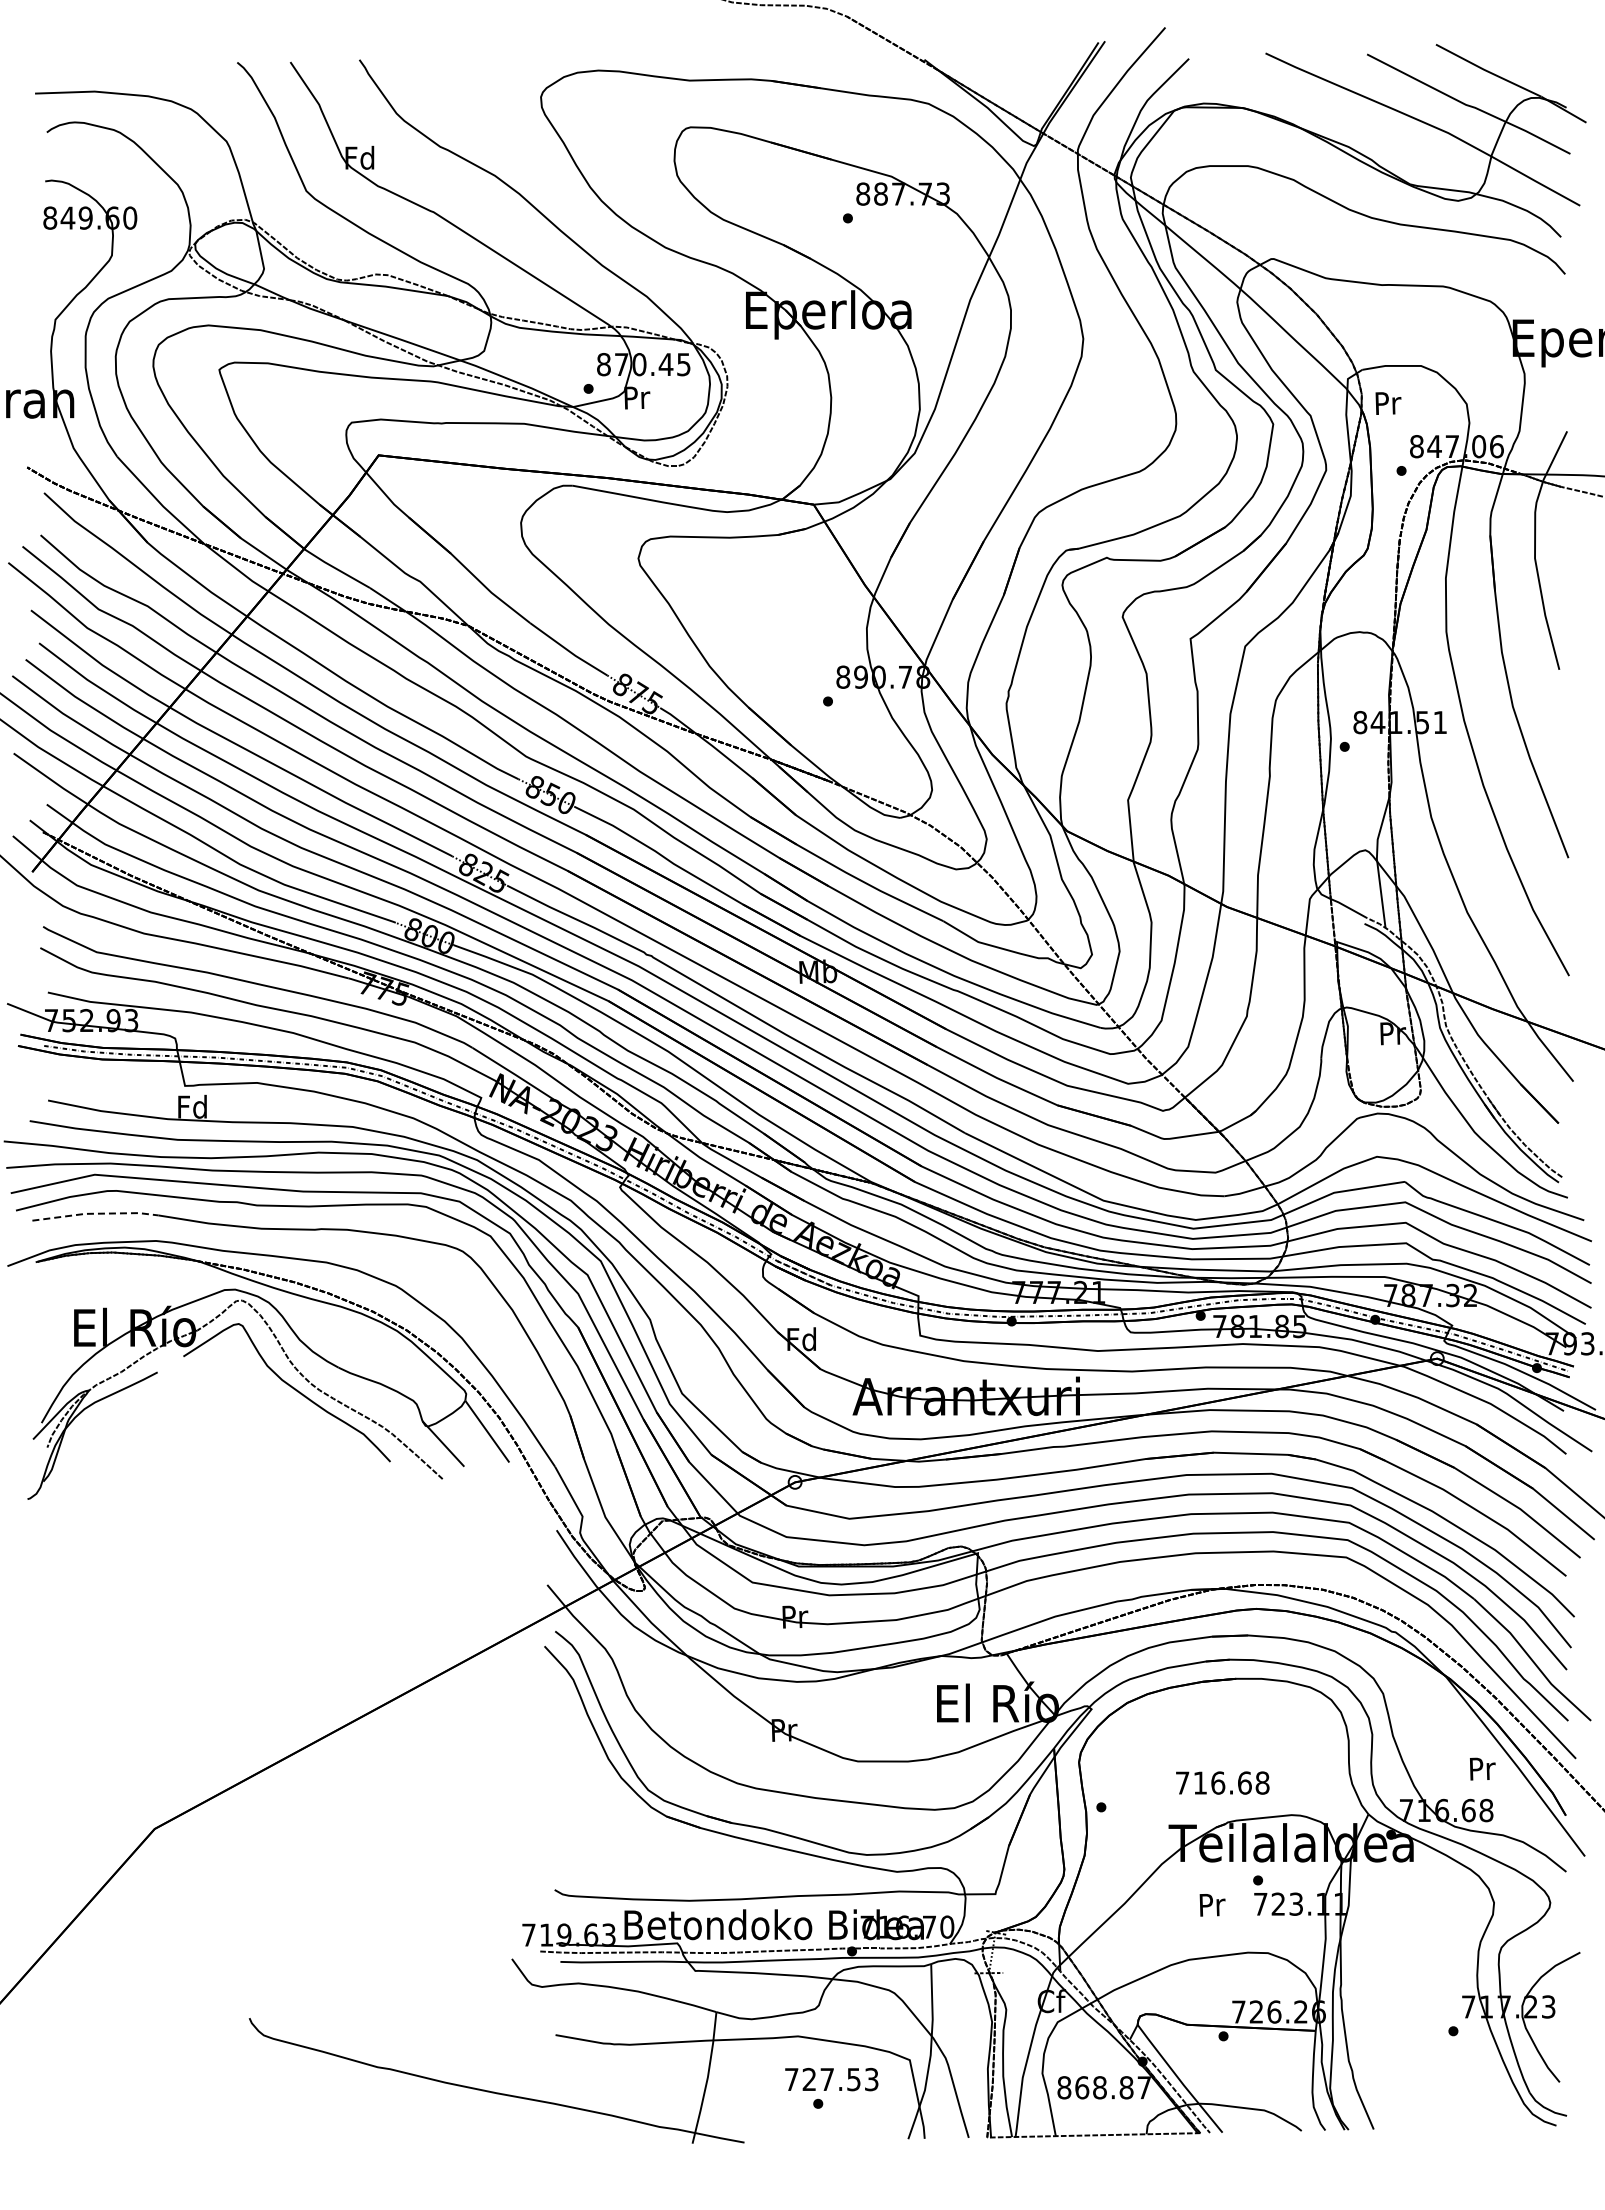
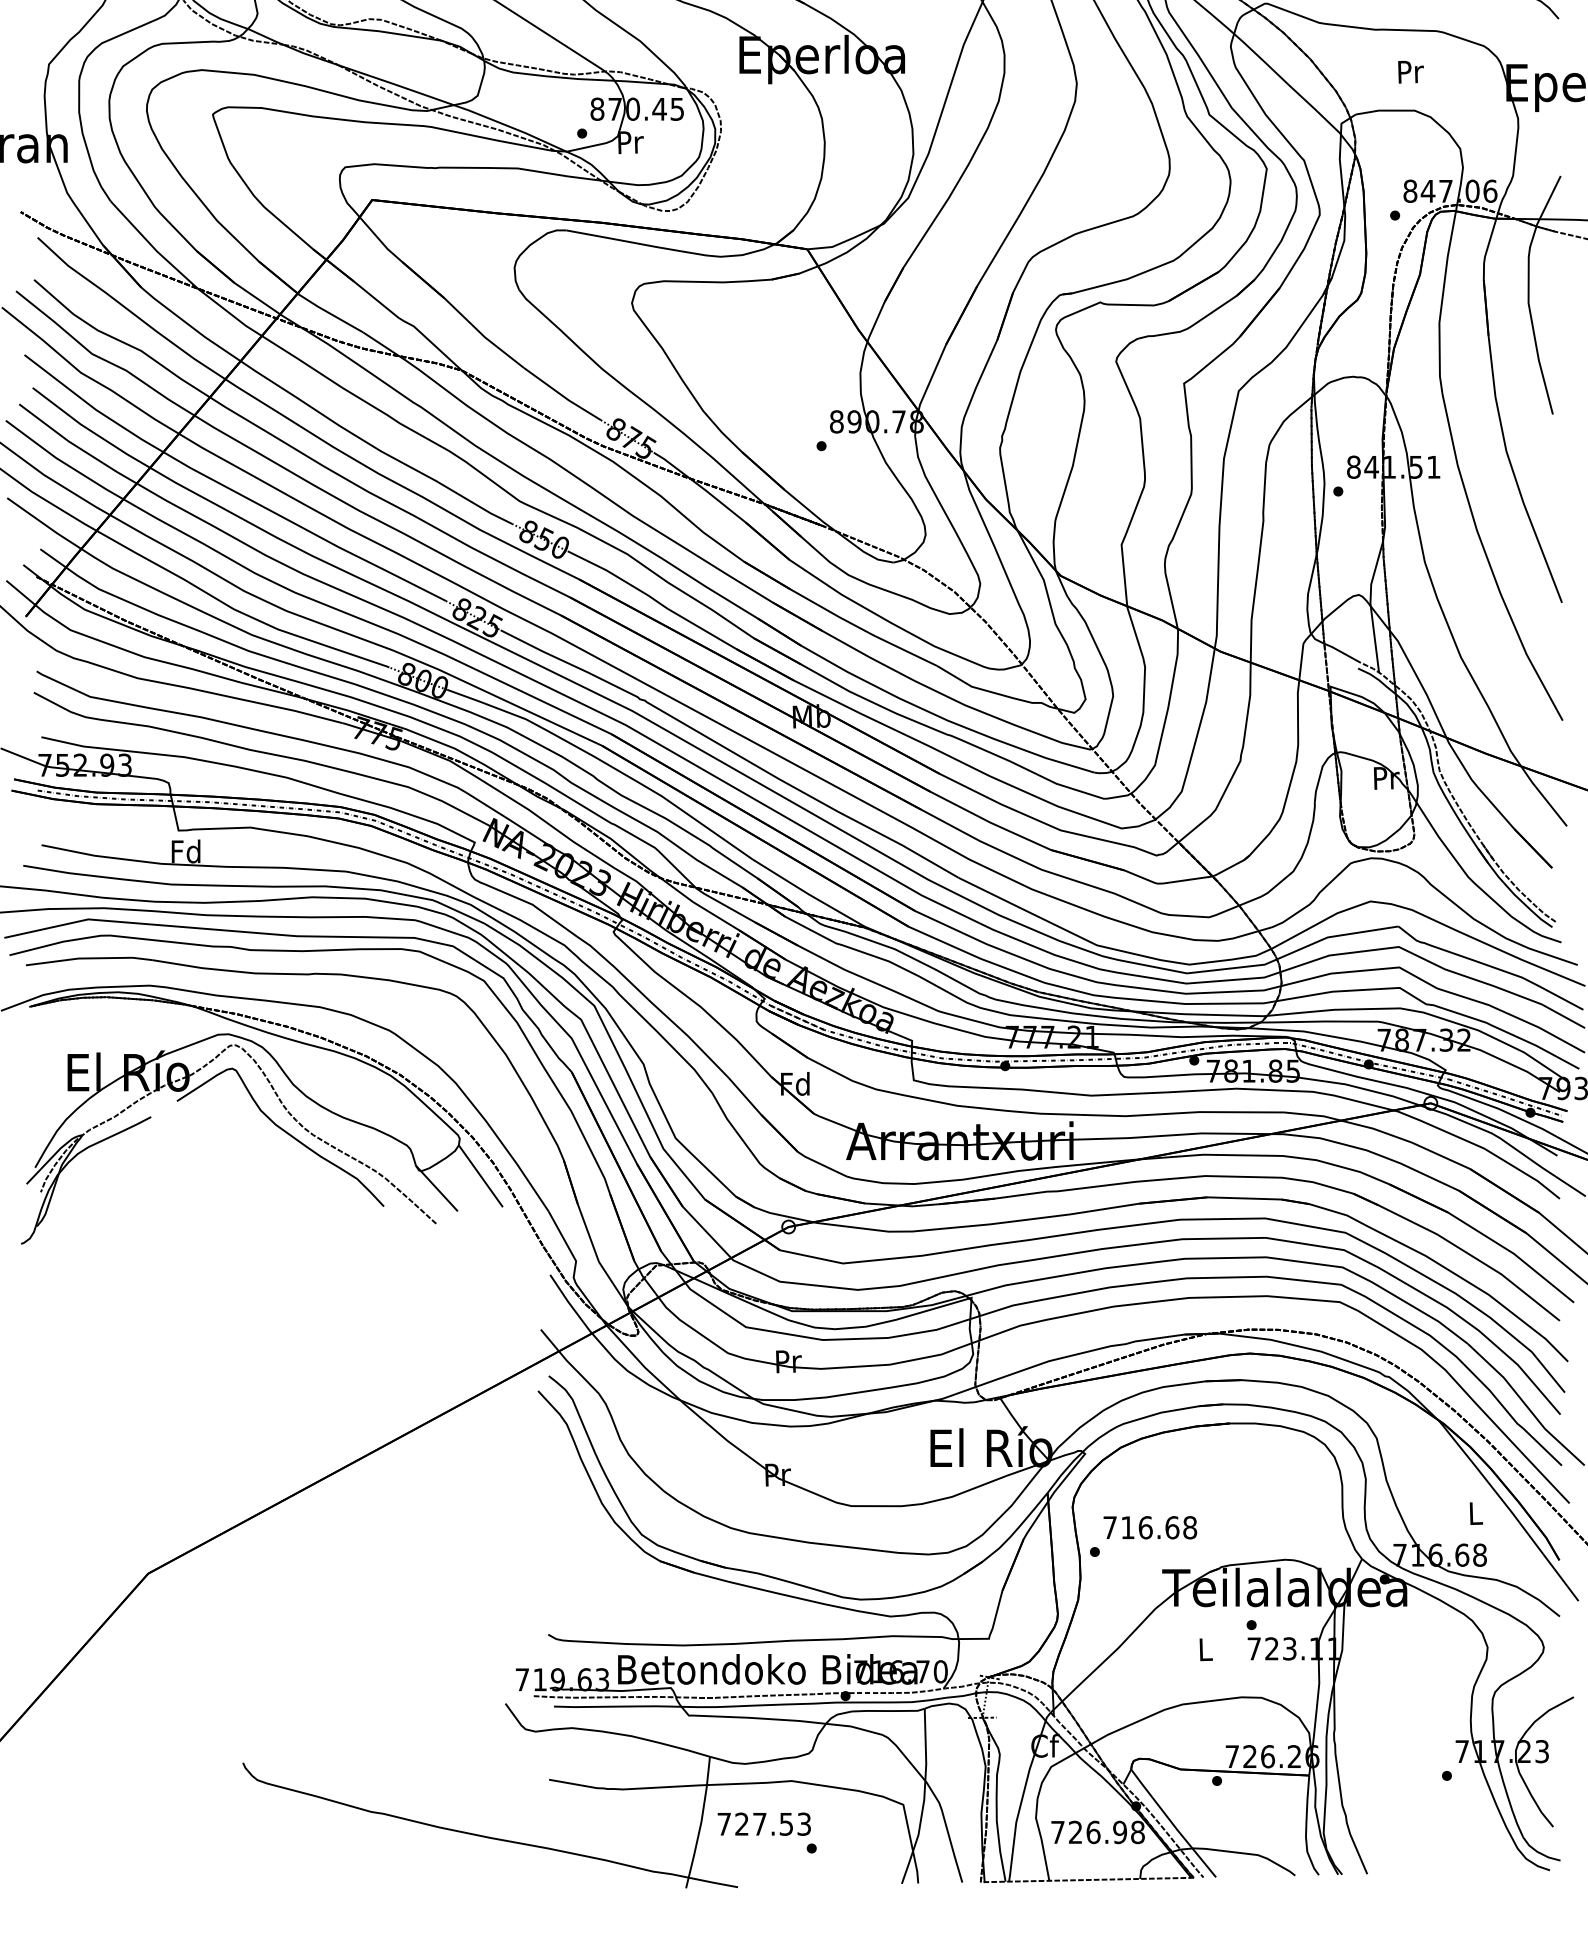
text: (1388, 403) -> (1411, 72), moved
line: (95, 1213) -> (89, 958), dashed -> solid
text: (1482, 1768) -> (1476, 1513), Pr -> L
text: (1222, 1782) -> (1150, 1527), moved
text: (1212, 1904) -> (1206, 1649), Pr -> L
text: (831, 2079) -> (764, 1824), moved
text: (1104, 2087) -> (1098, 1832), 868.87 -> 726.98

